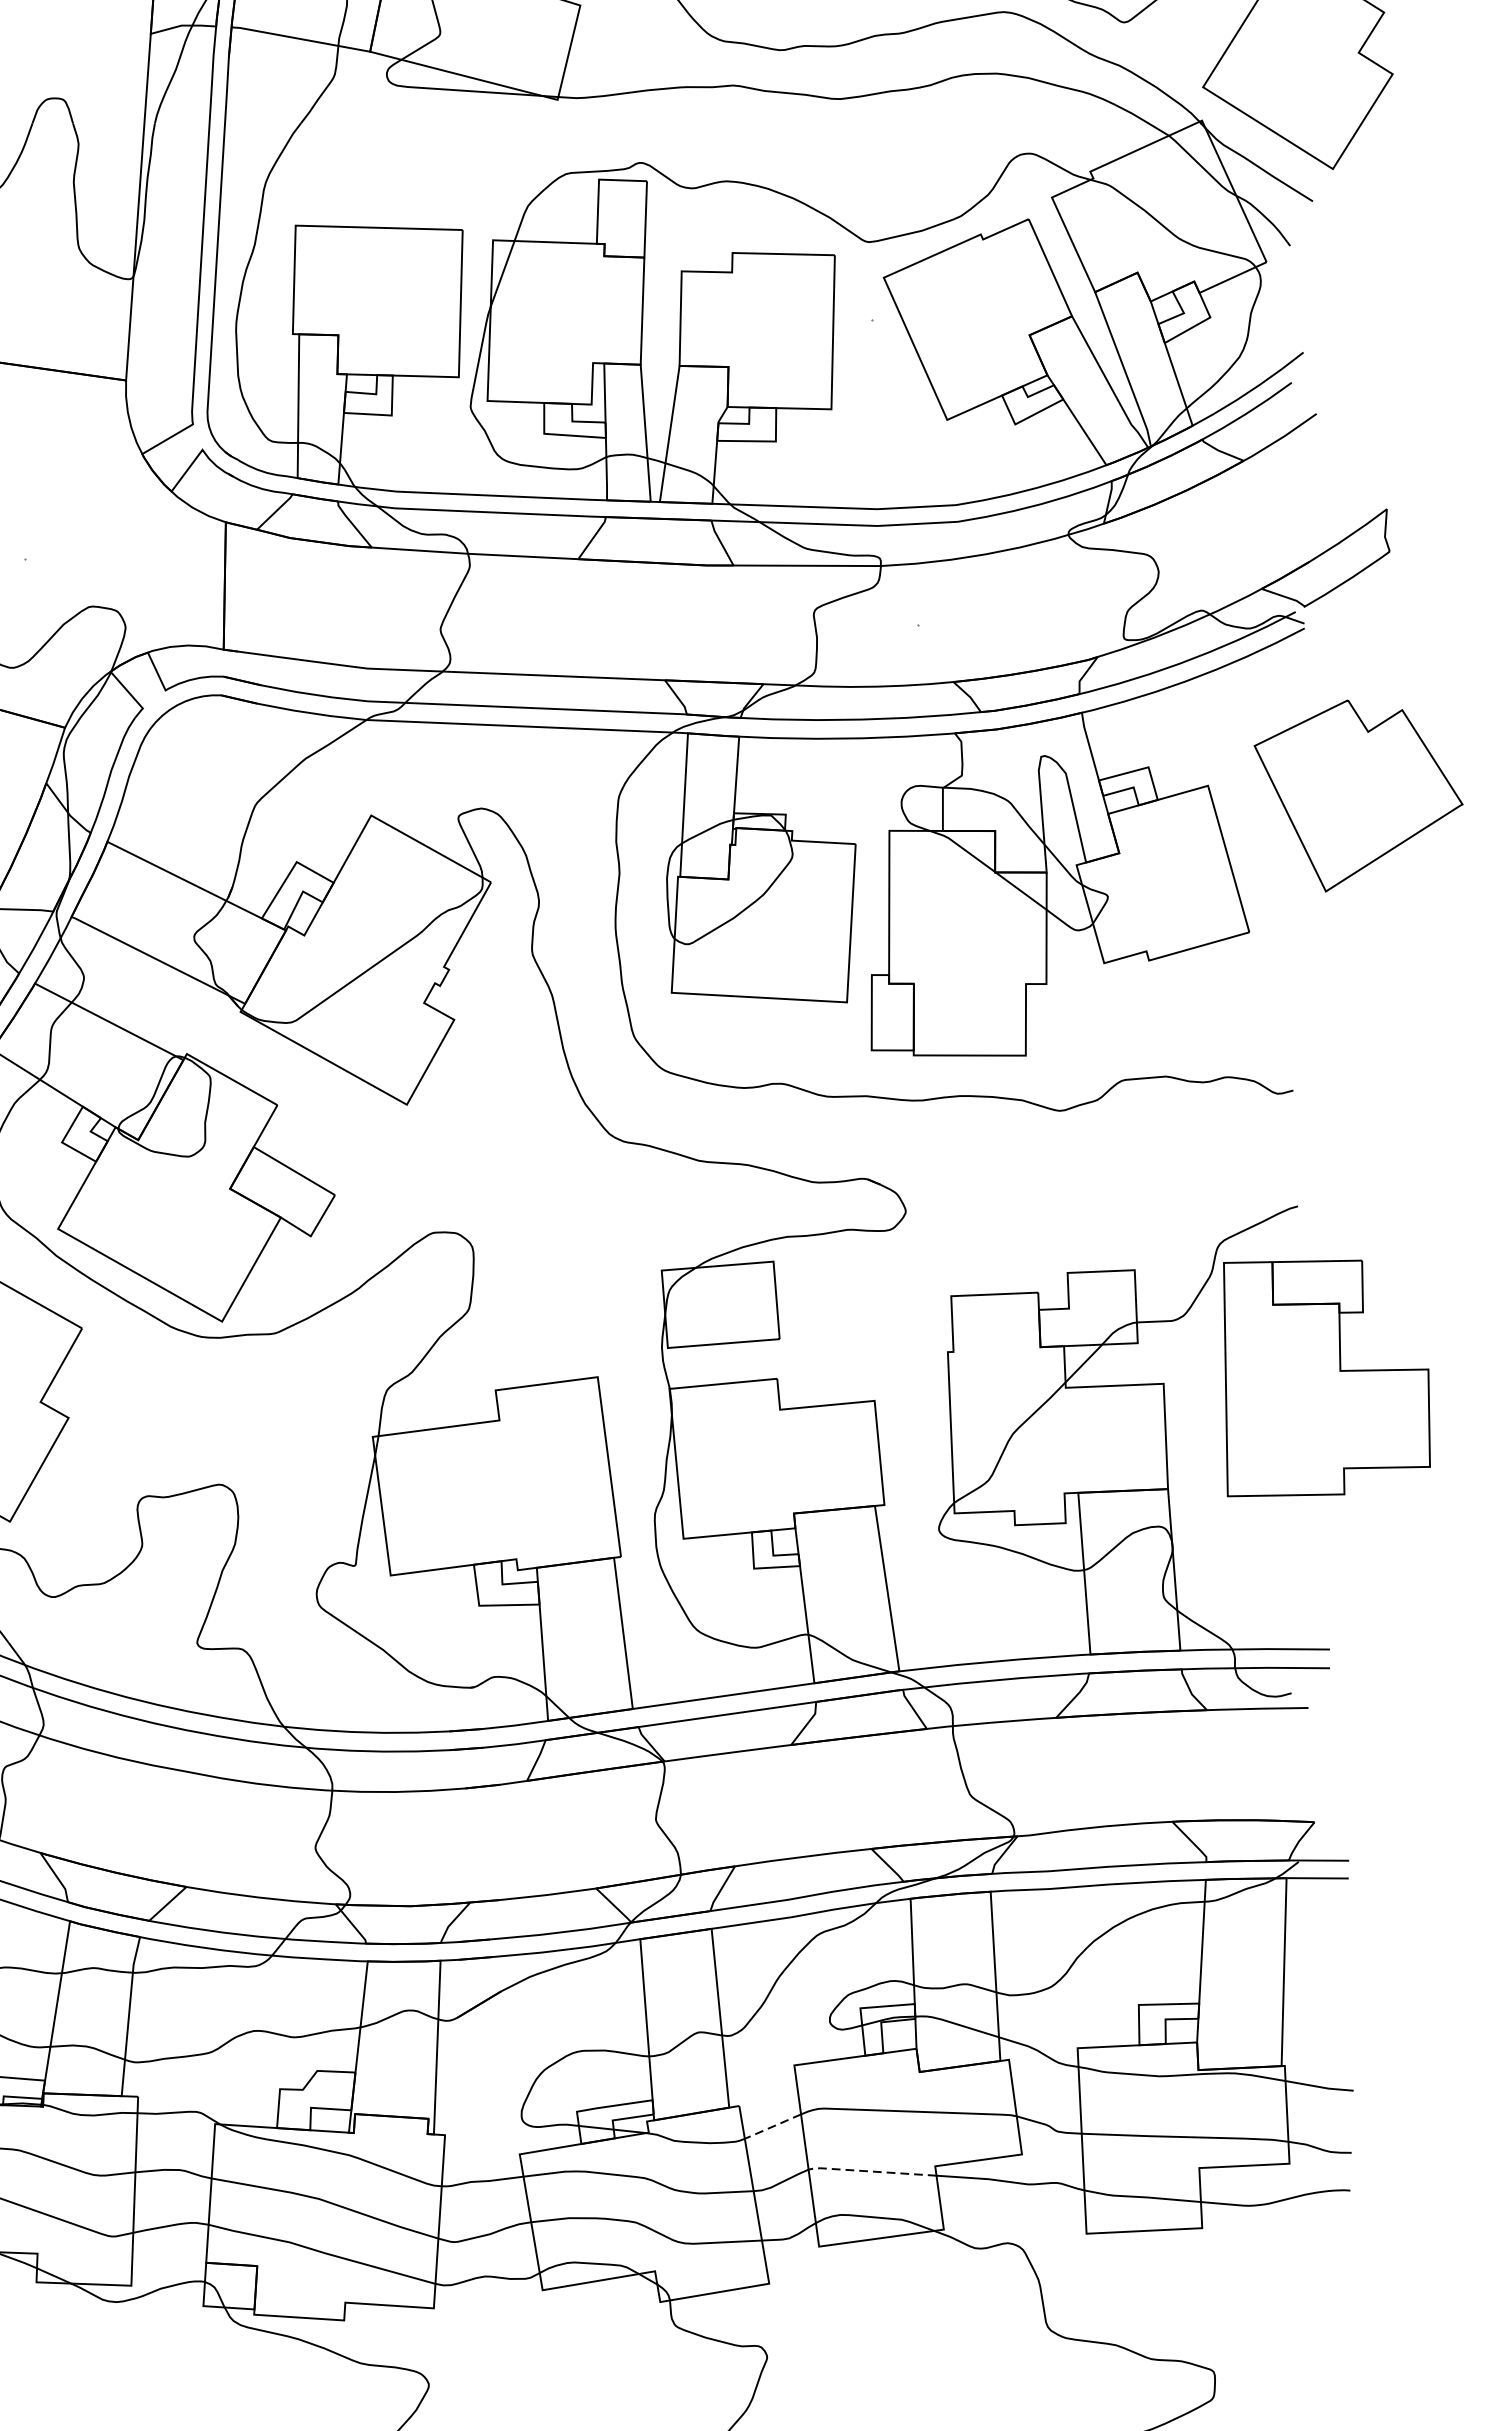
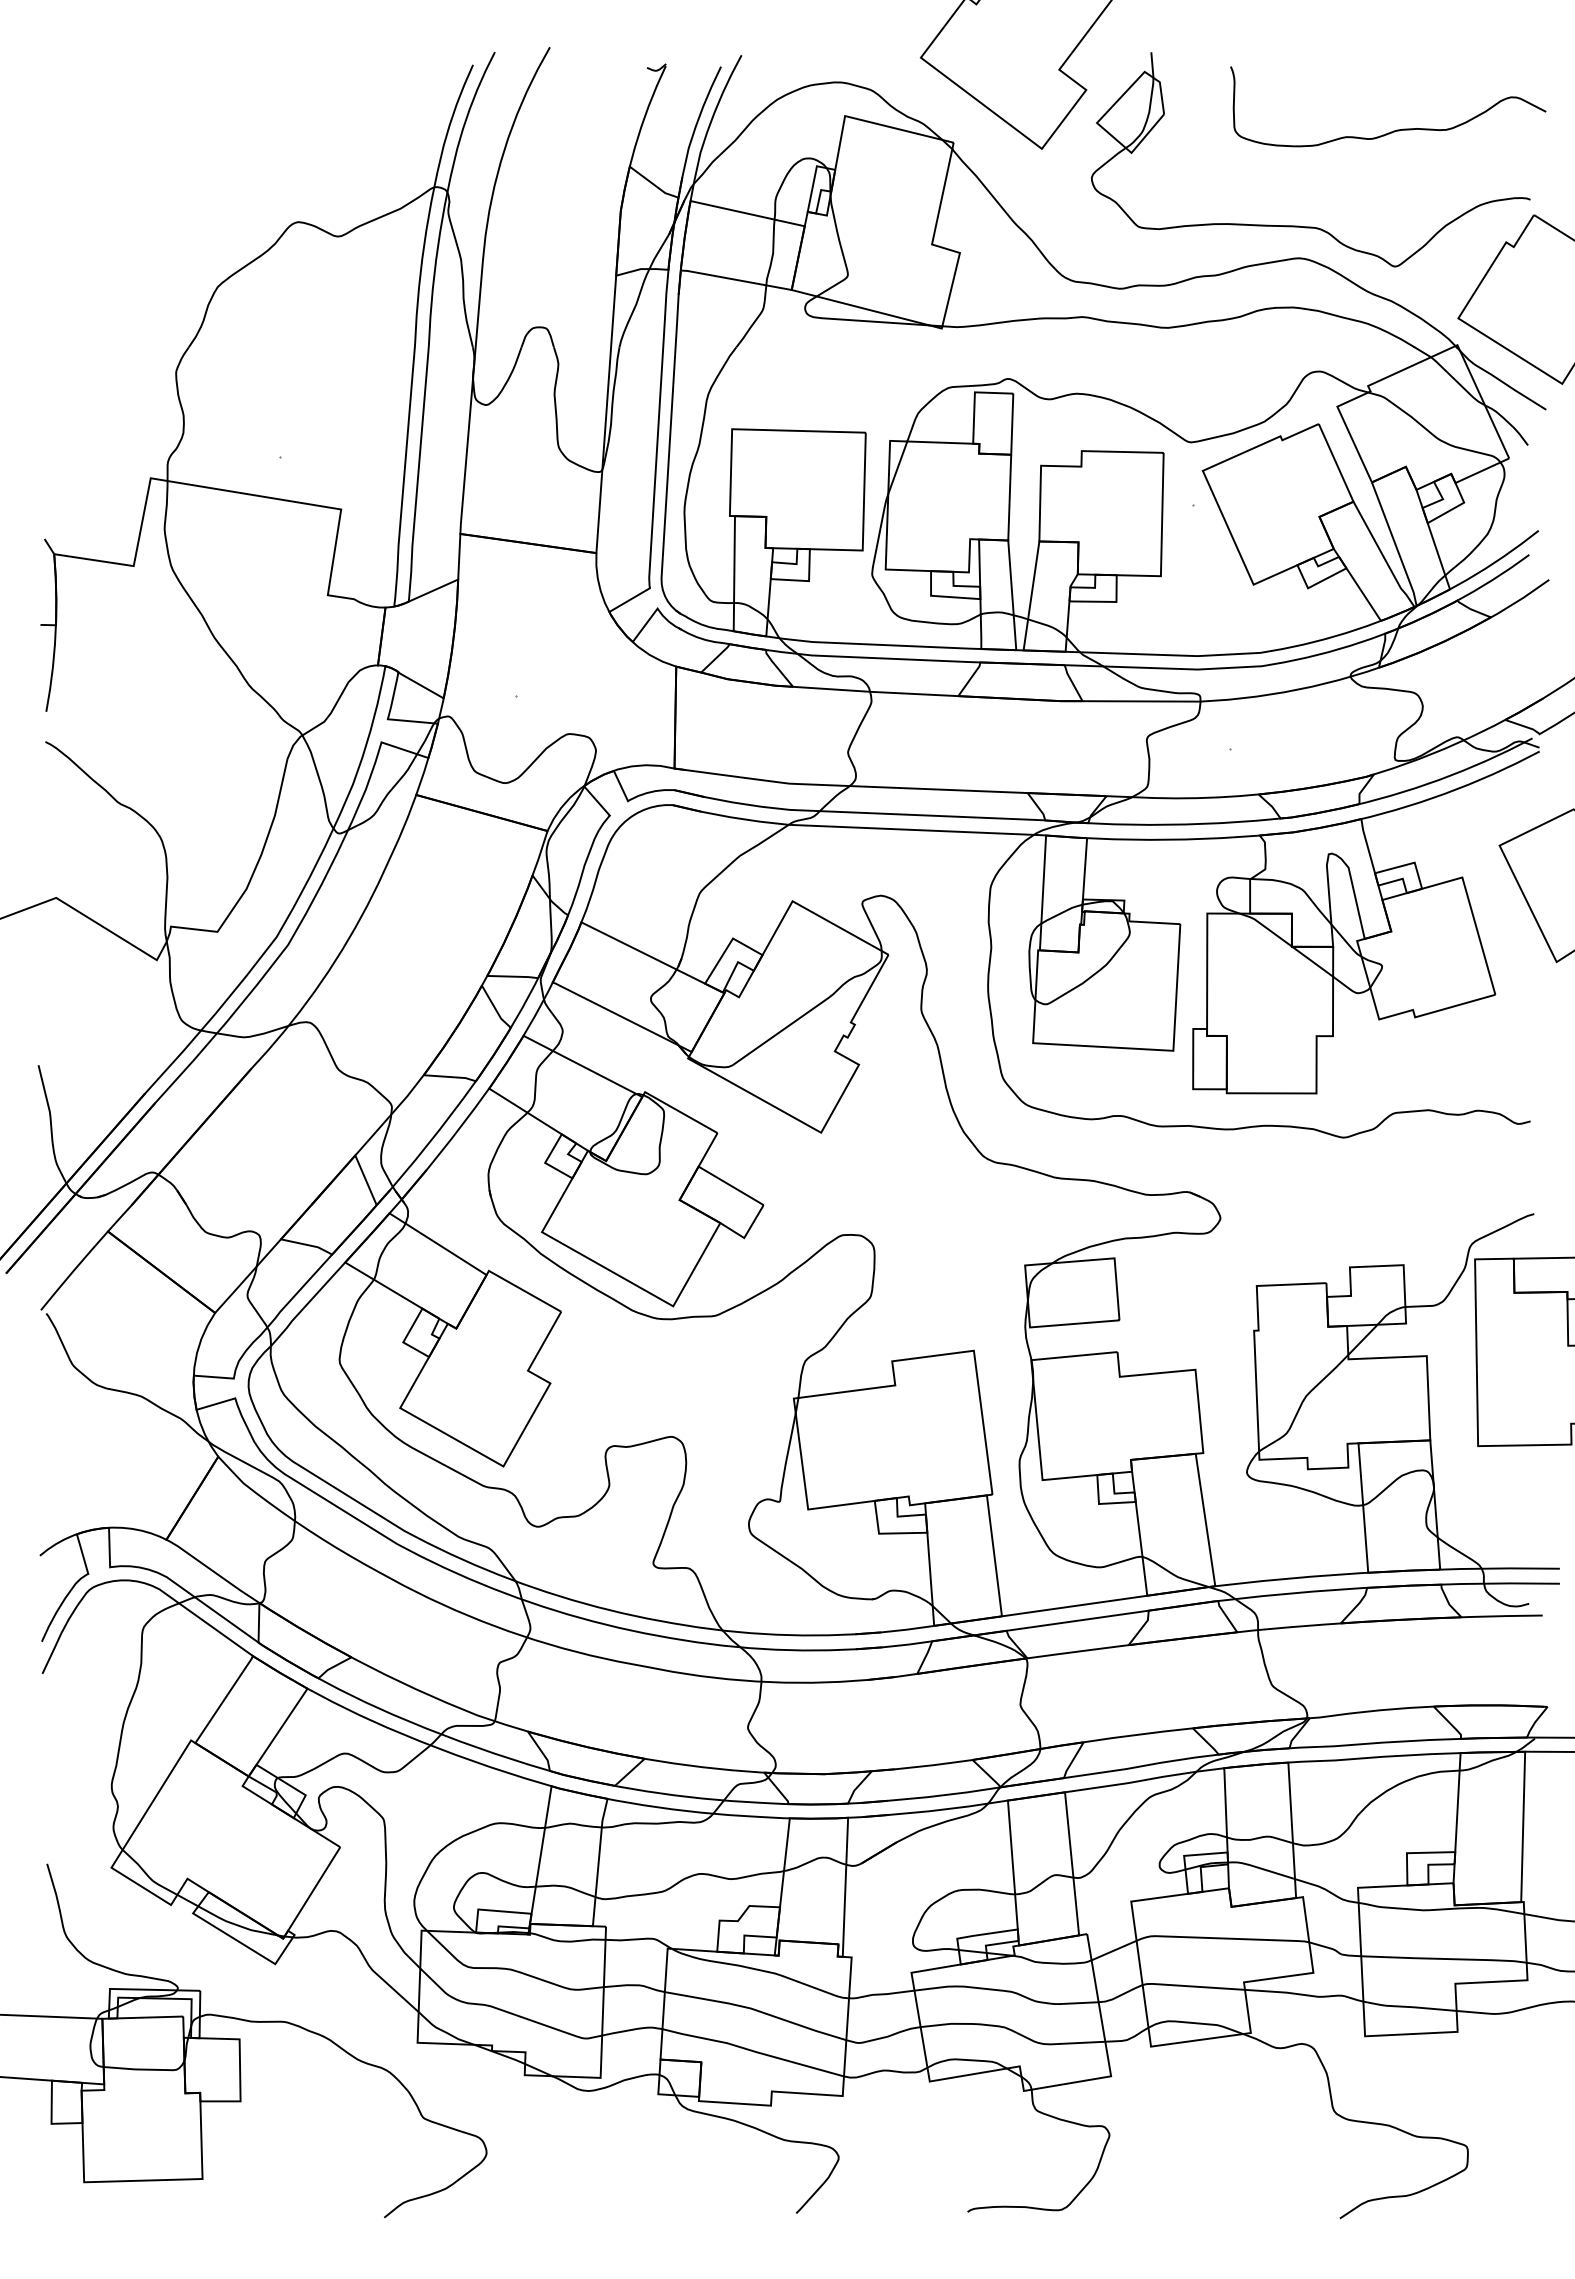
line: (773, 2126) -> (1114, 1950), dashed -> solid
line: (870, 2171) -> (1192, 1986), dashed -> solid

